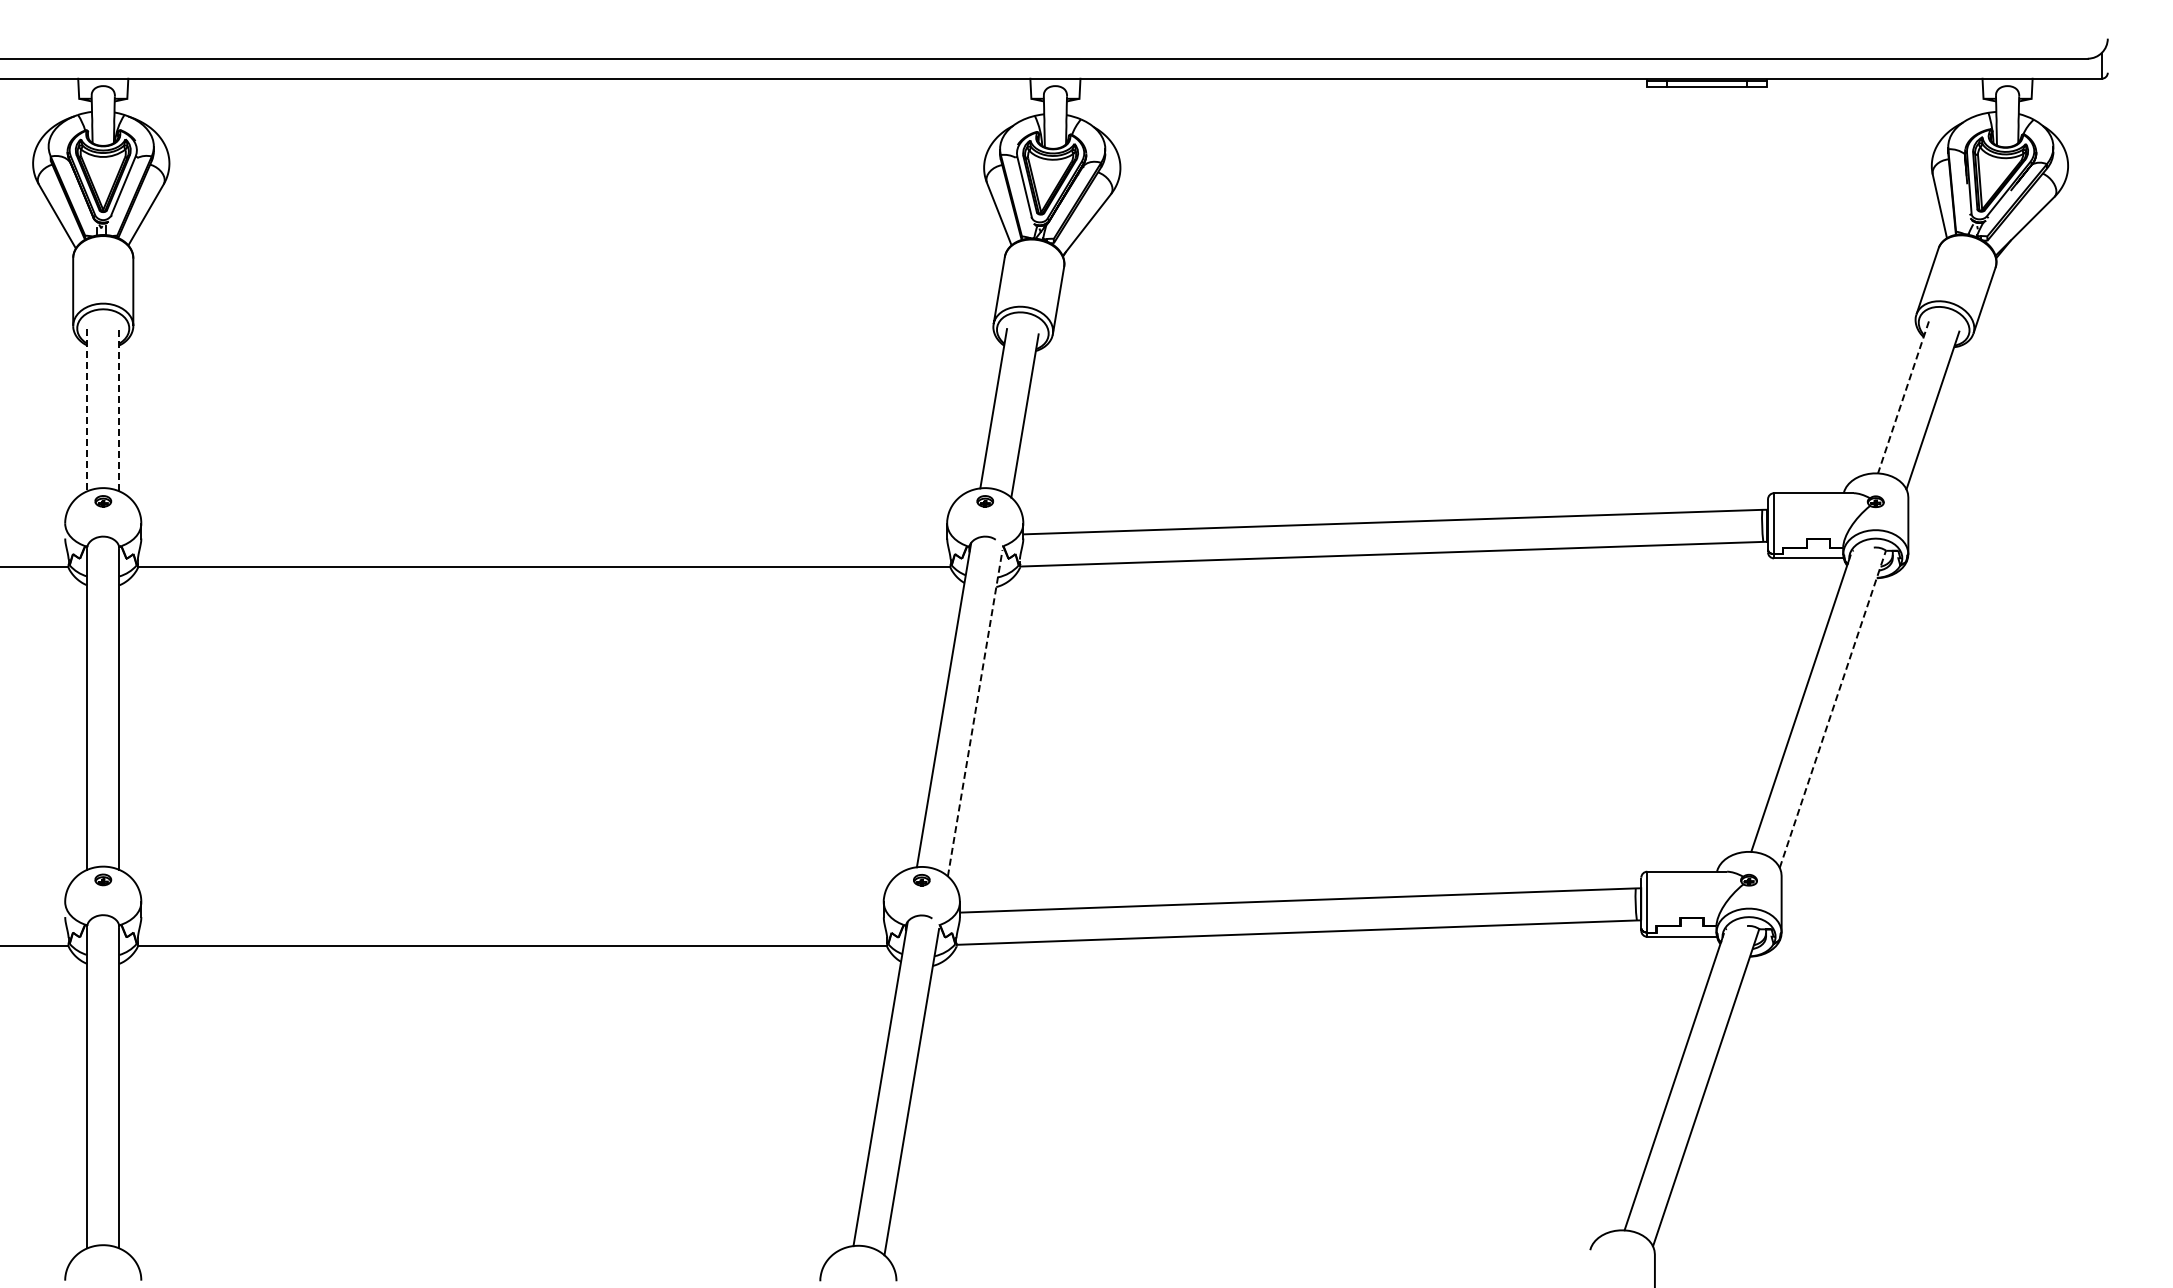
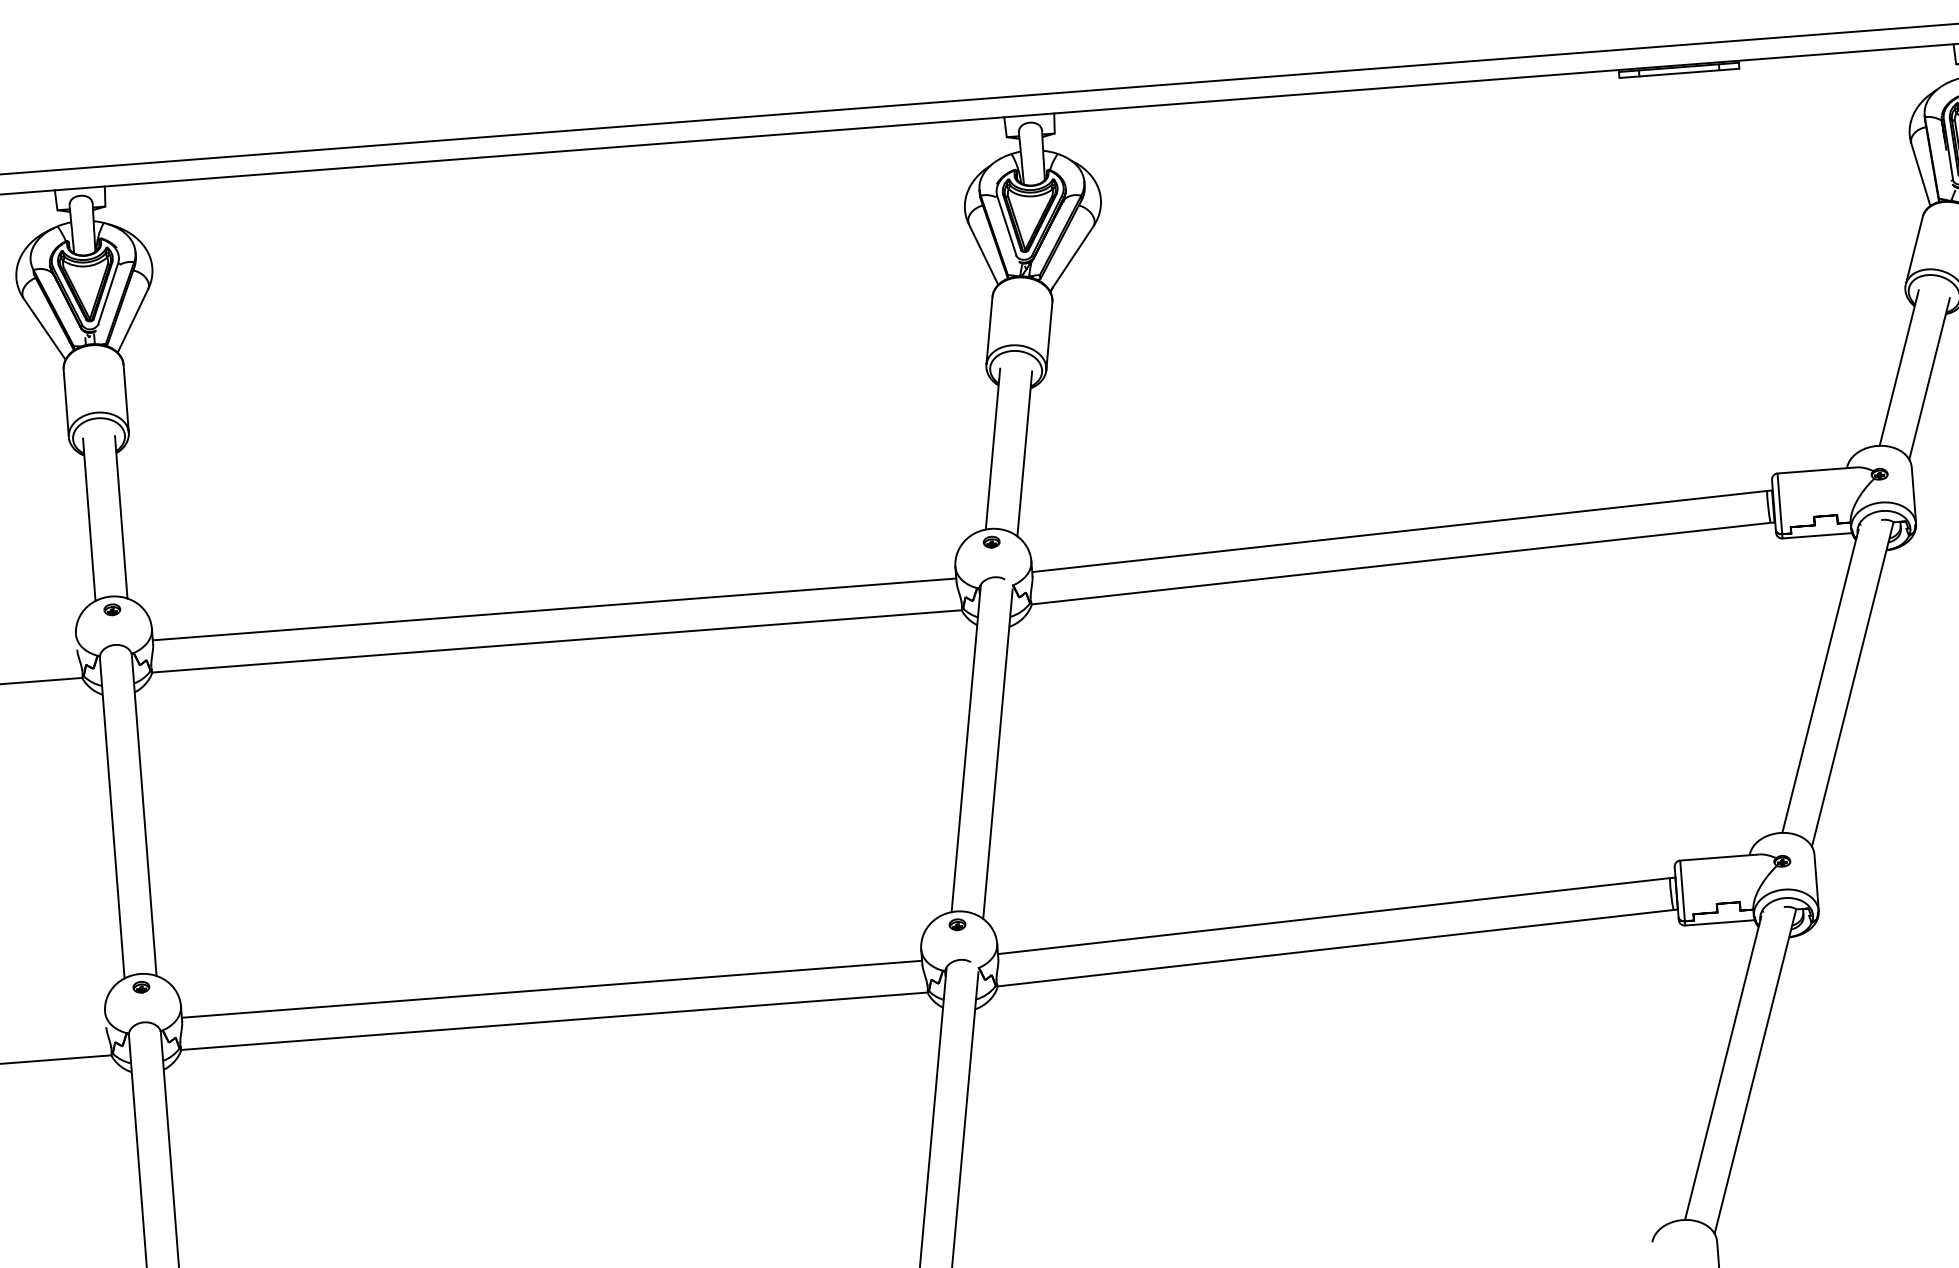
line: (1903, 397) -> (1899, 368), dashed -> solid
line: (119, 409) -> (121, 516), dashed -> solid
line: (87, 410) -> (89, 520), dashed -> solid
line: (544, 534) -> (554, 608), added
line: (1833, 708) -> (1853, 683), dashed -> solid
line: (975, 712) -> (998, 753), dashed -> solid
line: (512, 913) -> (551, 989), added

